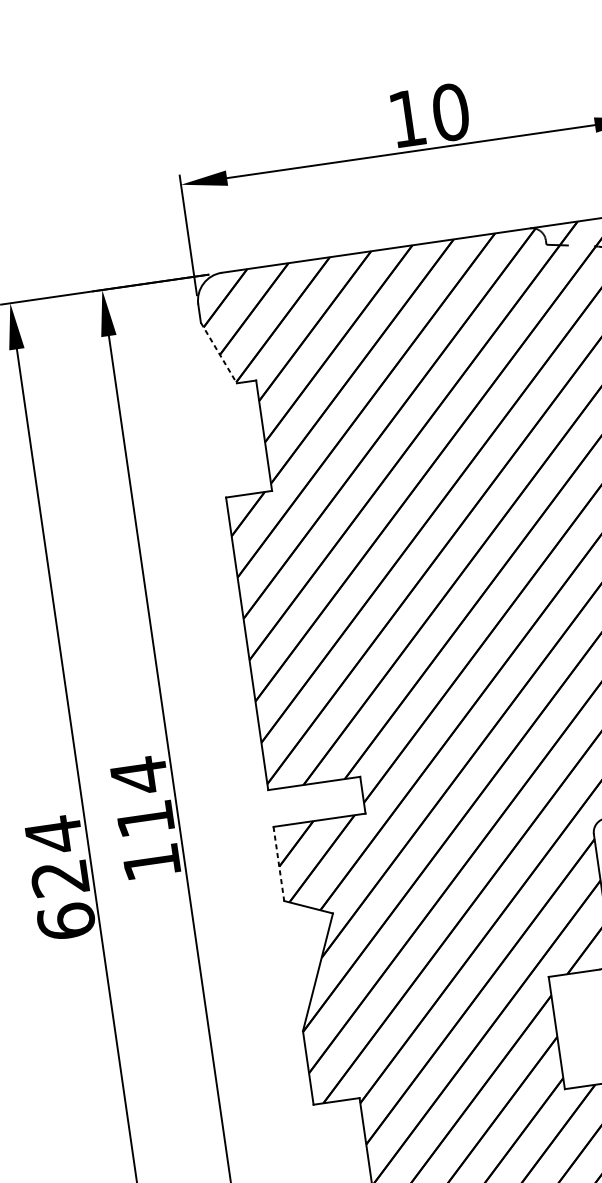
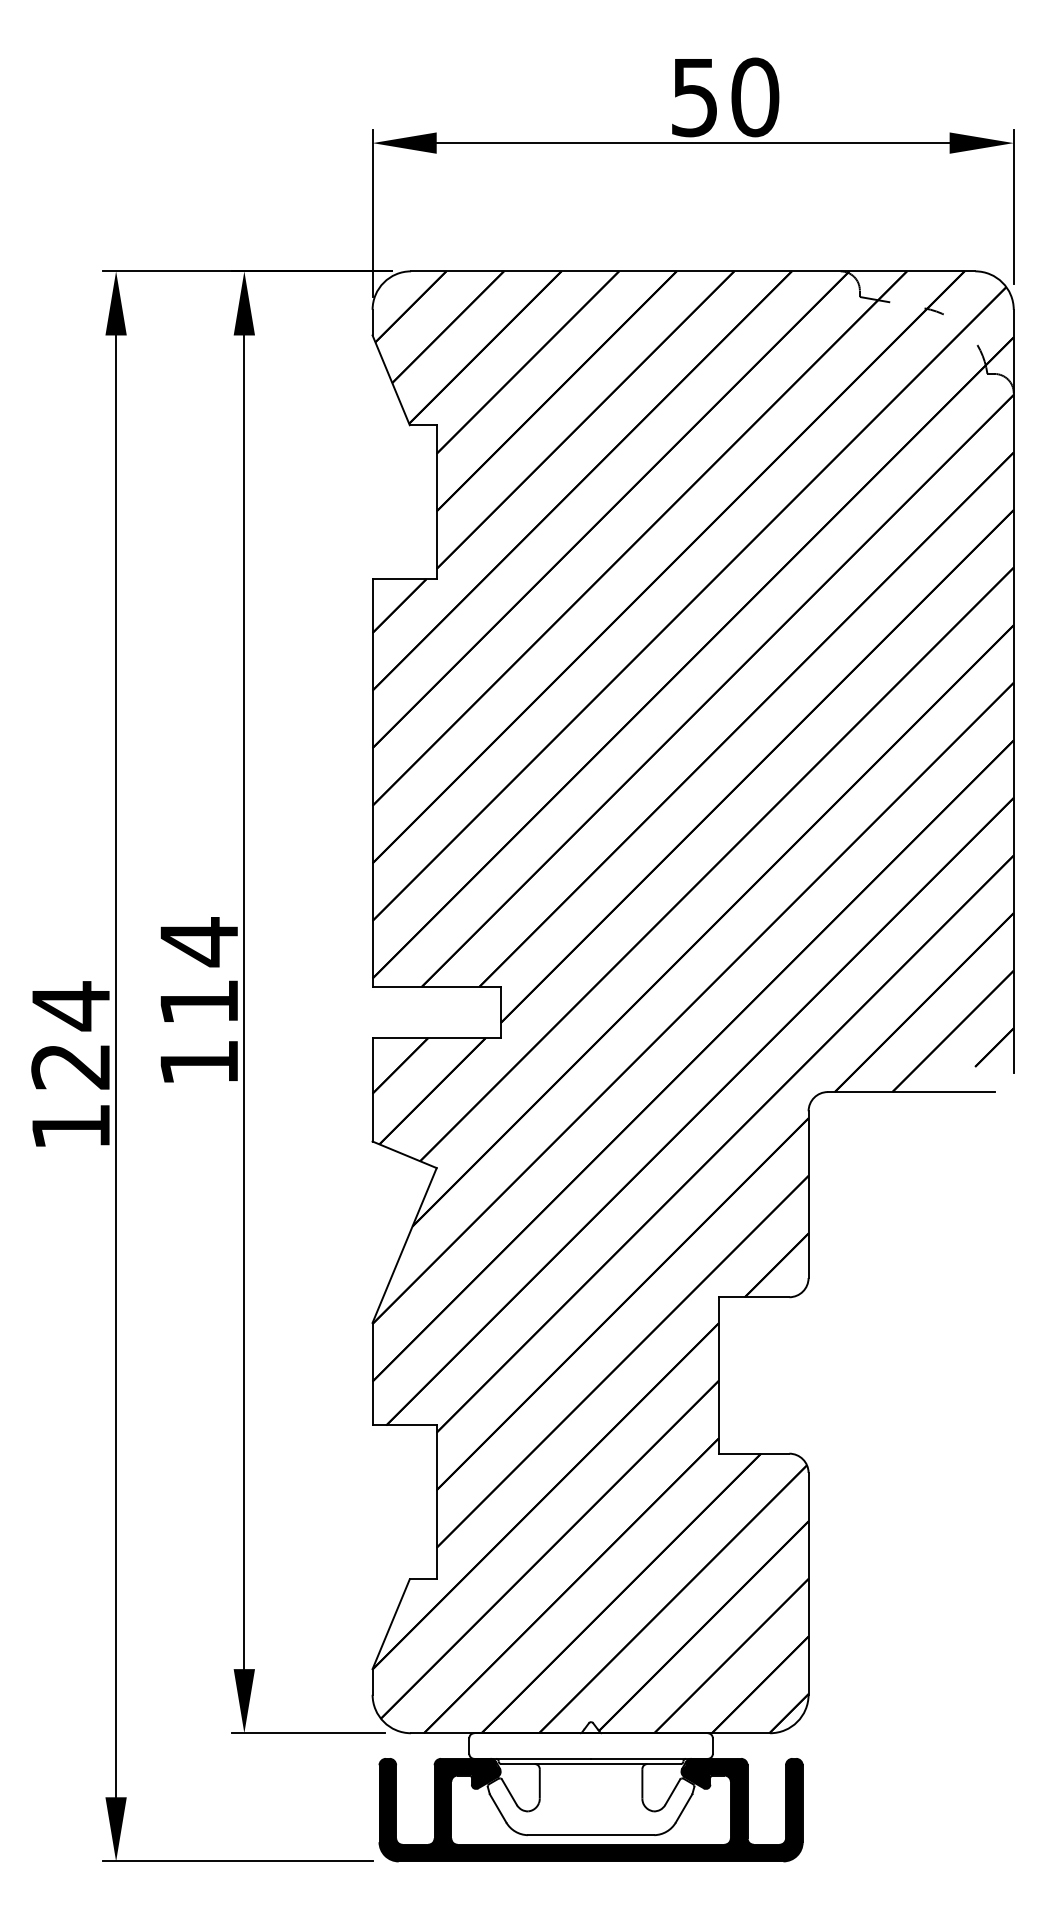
text: (407, 119) -> (694, 98), 10 -> 50
line: (219, 353) -> (391, 380), dashed -> solid
line: (278, 863) -> (372, 1089), dashed -> solid
text: (65, 921) -> (70, 1126), 624 -> 124

